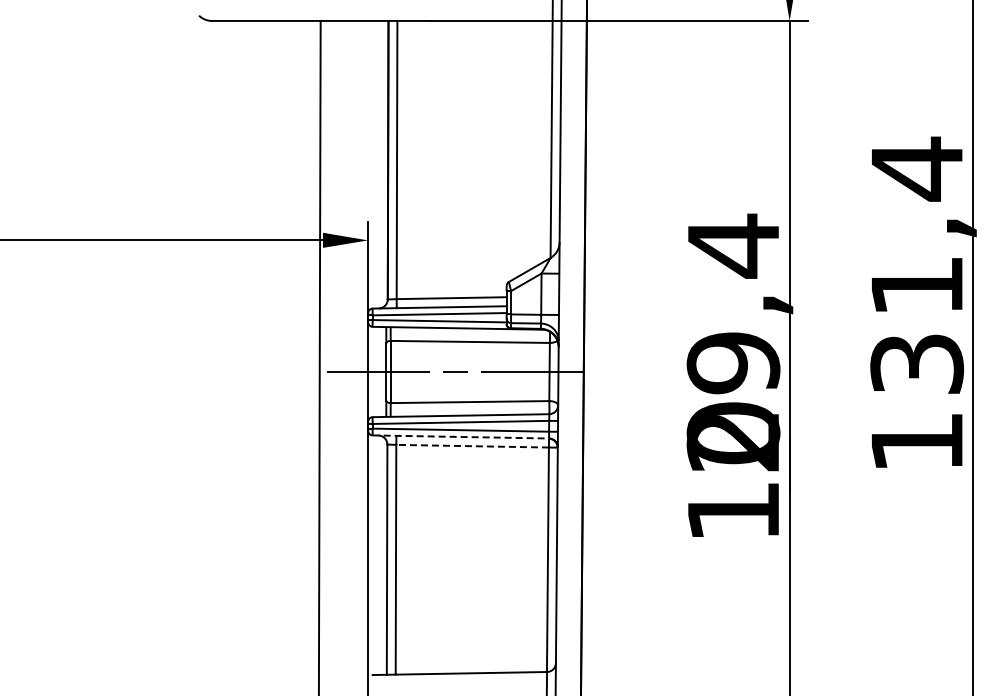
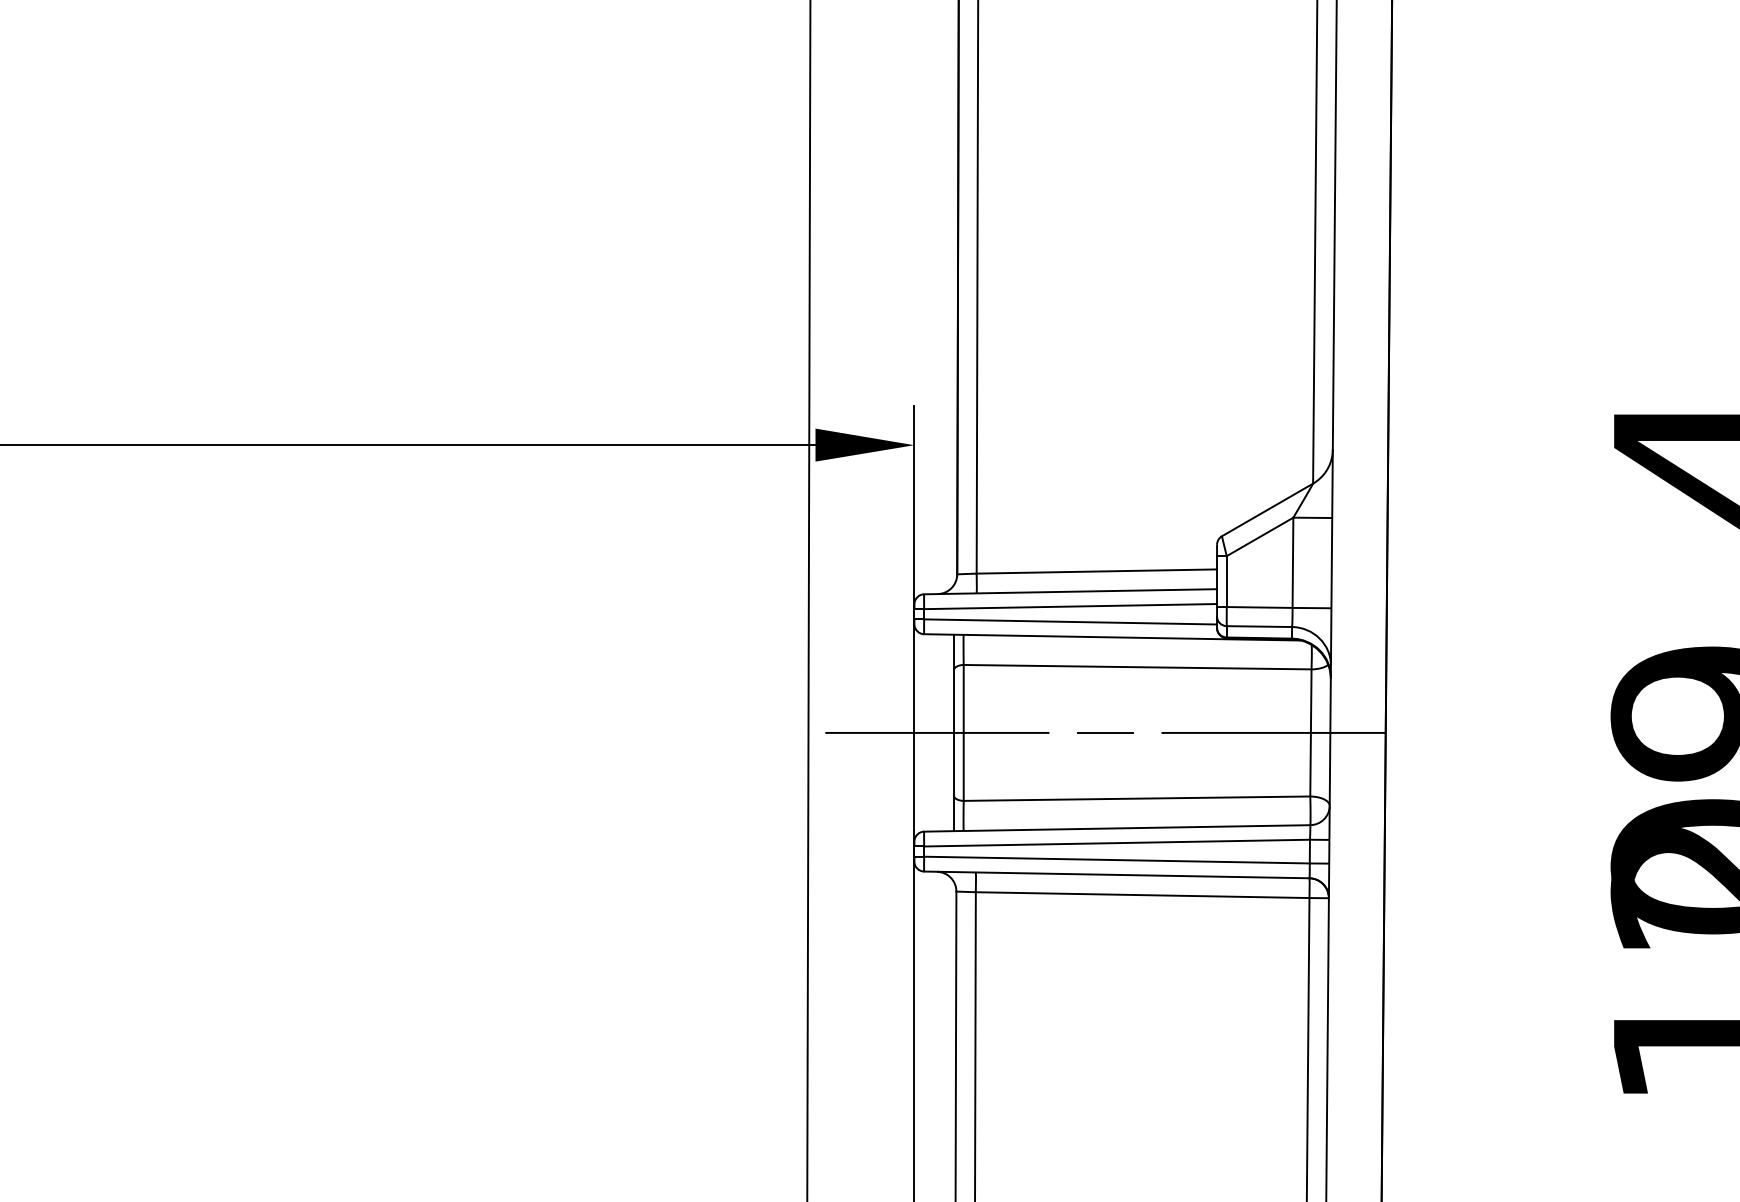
line: (461, 436) -> (1118, 873), dashed -> solid
line: (472, 446) -> (1142, 895), dashed -> solid

